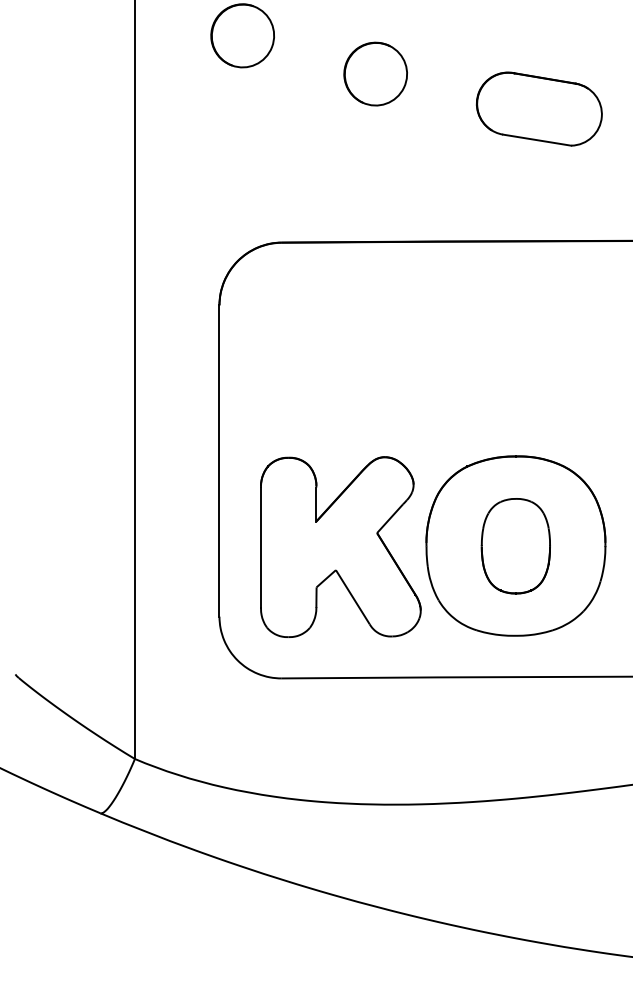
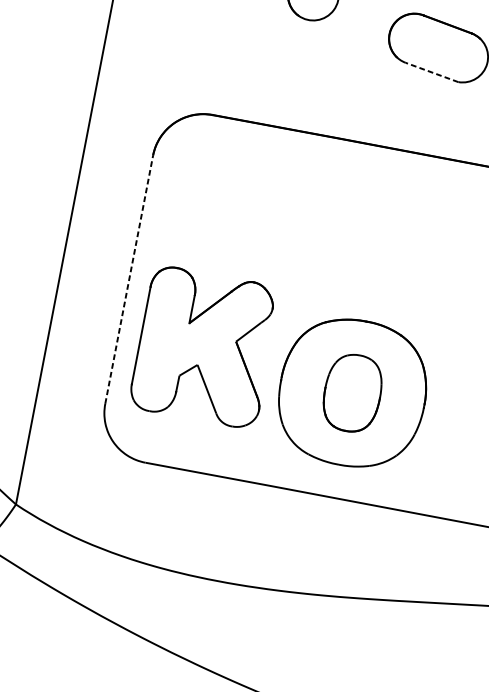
line: (536, 140) -> (431, 72), solid -> dashed
line: (219, 460) -> (129, 279), solid -> dashed
part: (340, 546) -> (204, 346), moved

